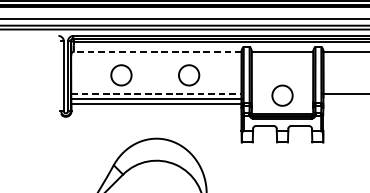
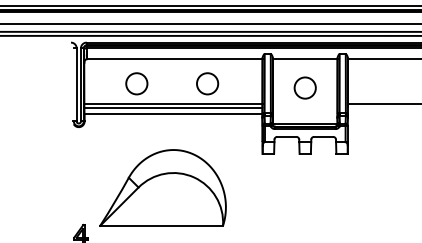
line: (157, 52) -> (174, 59), dashed -> solid
line: (156, 94) -> (173, 103), dashed -> solid
circle: (281, 95) -> (304, 87), moved

